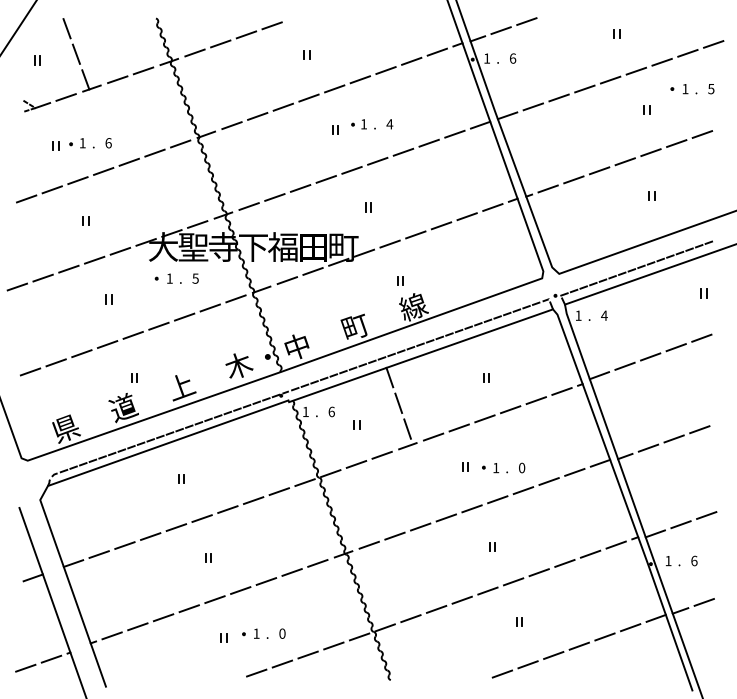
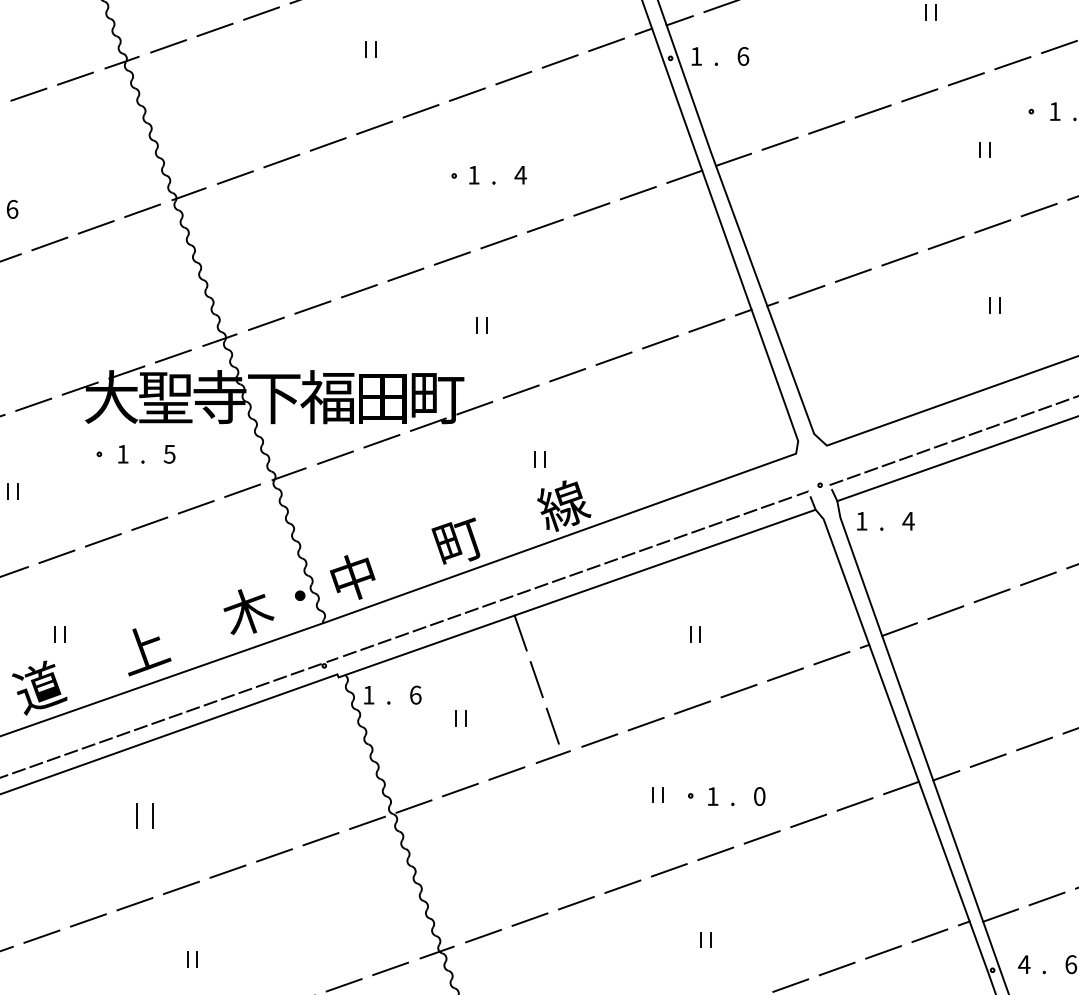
part: (335, 129) -> (422, 184), removed
part: (181, 478) -> (144, 815), size x1.6
text: (668, 561) -> (1024, 965), 1 -> 4

